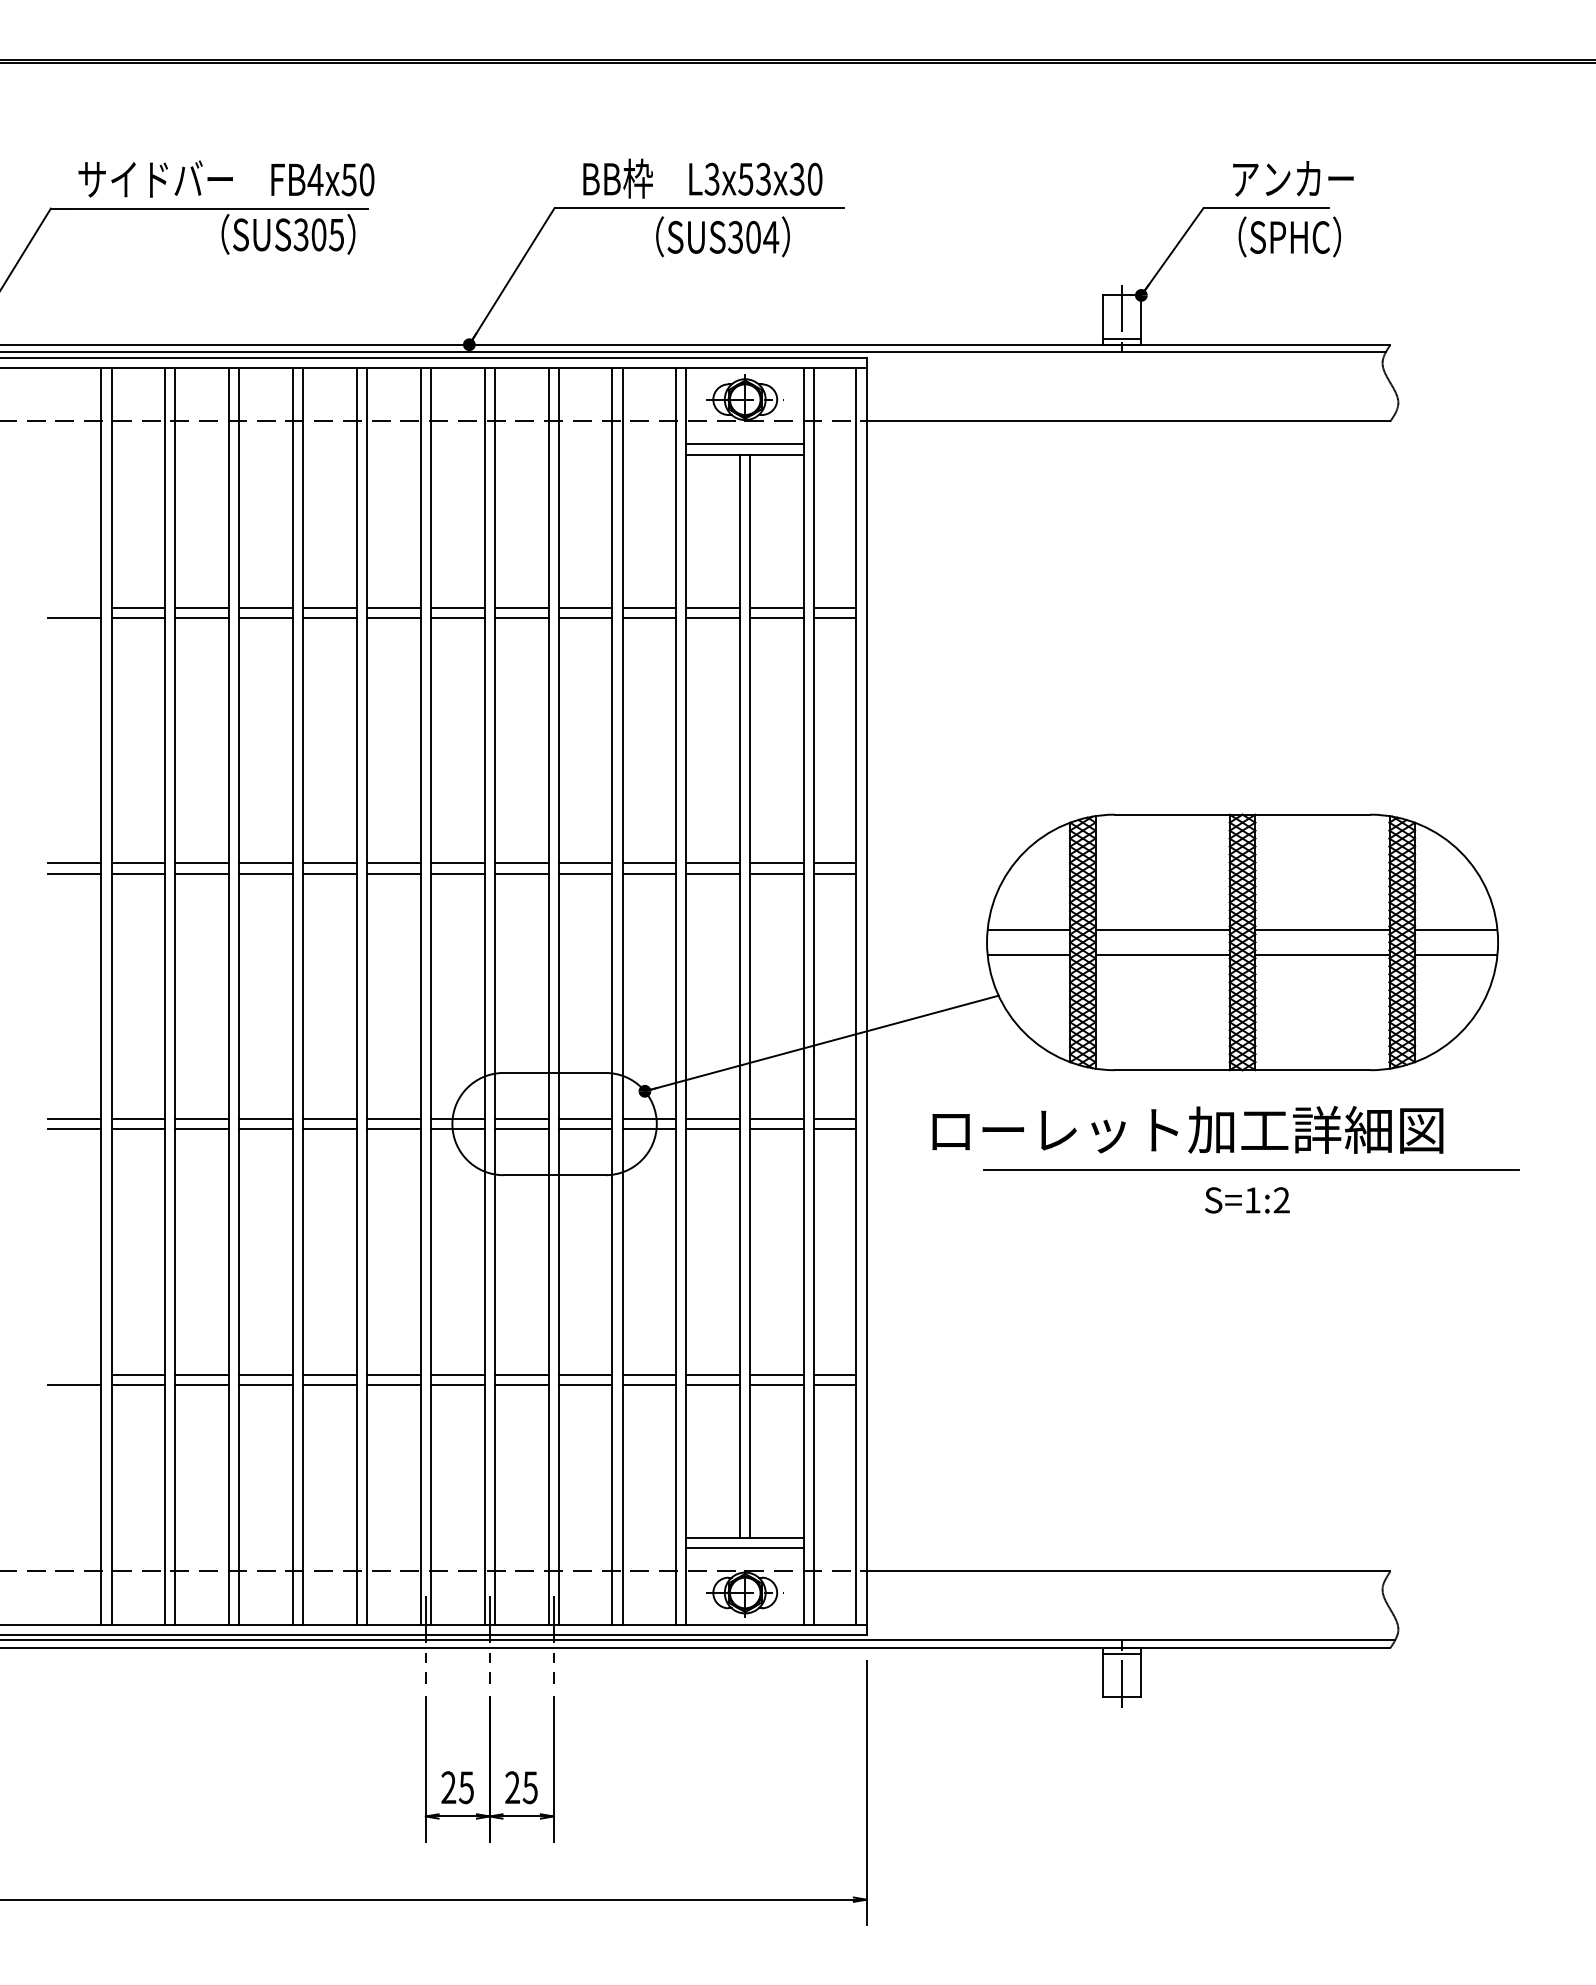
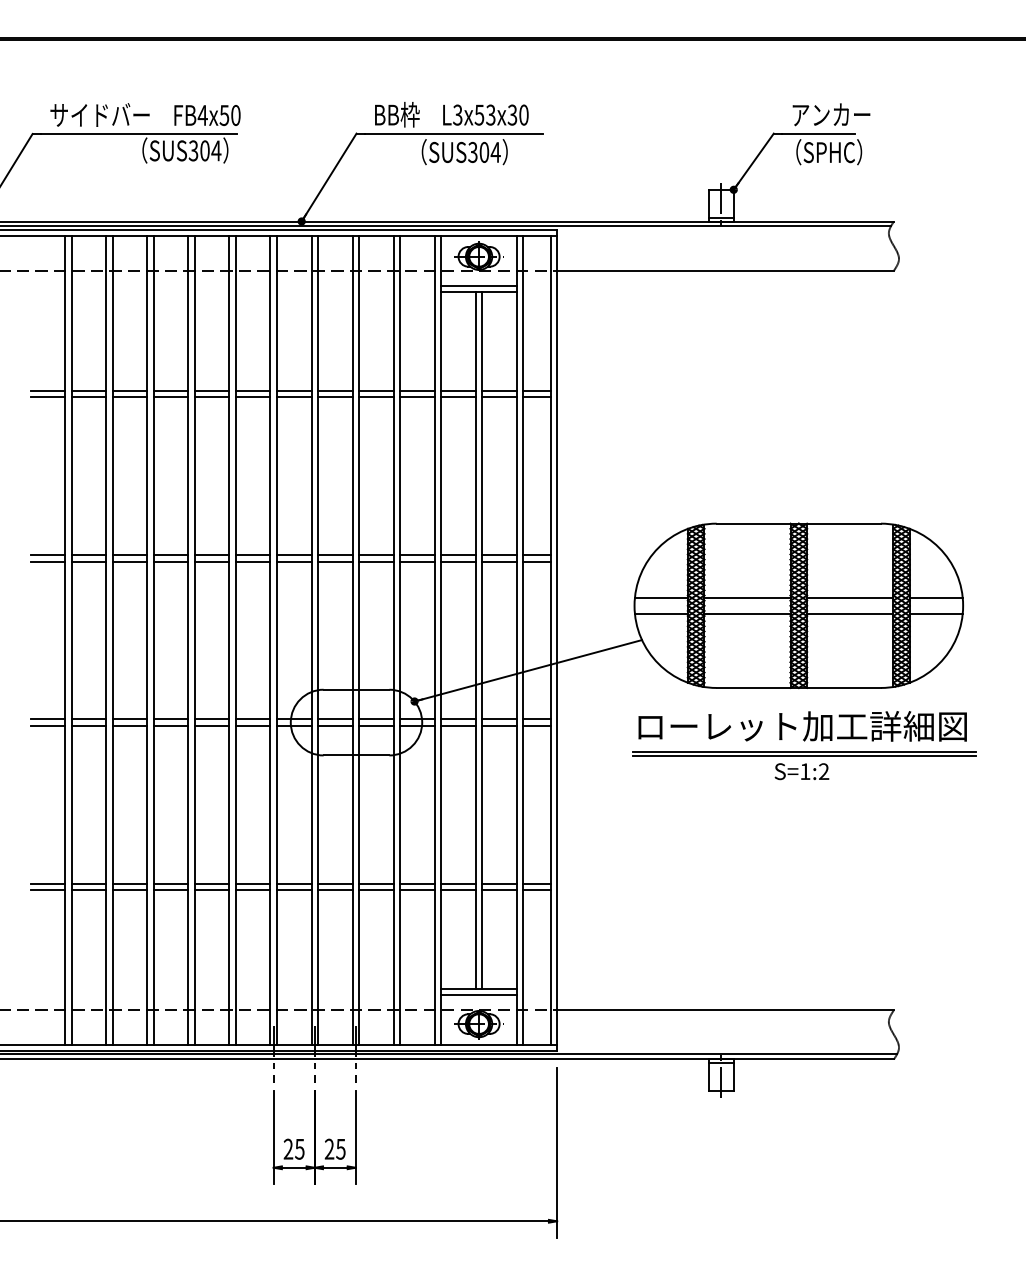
text: (336, 234) -> (216, 150), SUS305 -> SUS304
line: (74, 607) -> (47, 390), added
text: (1187, 1130) -> (802, 726), moved
line: (1251, 1176) -> (804, 756), added
line: (74, 1374) -> (47, 883), added

